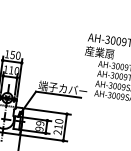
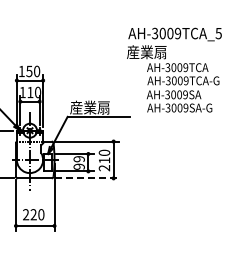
text: (62, 88) -> (103, 107), 端子カバー -> 産業扇
line: (44, 138) -> (87, 178), solid -> dashed

